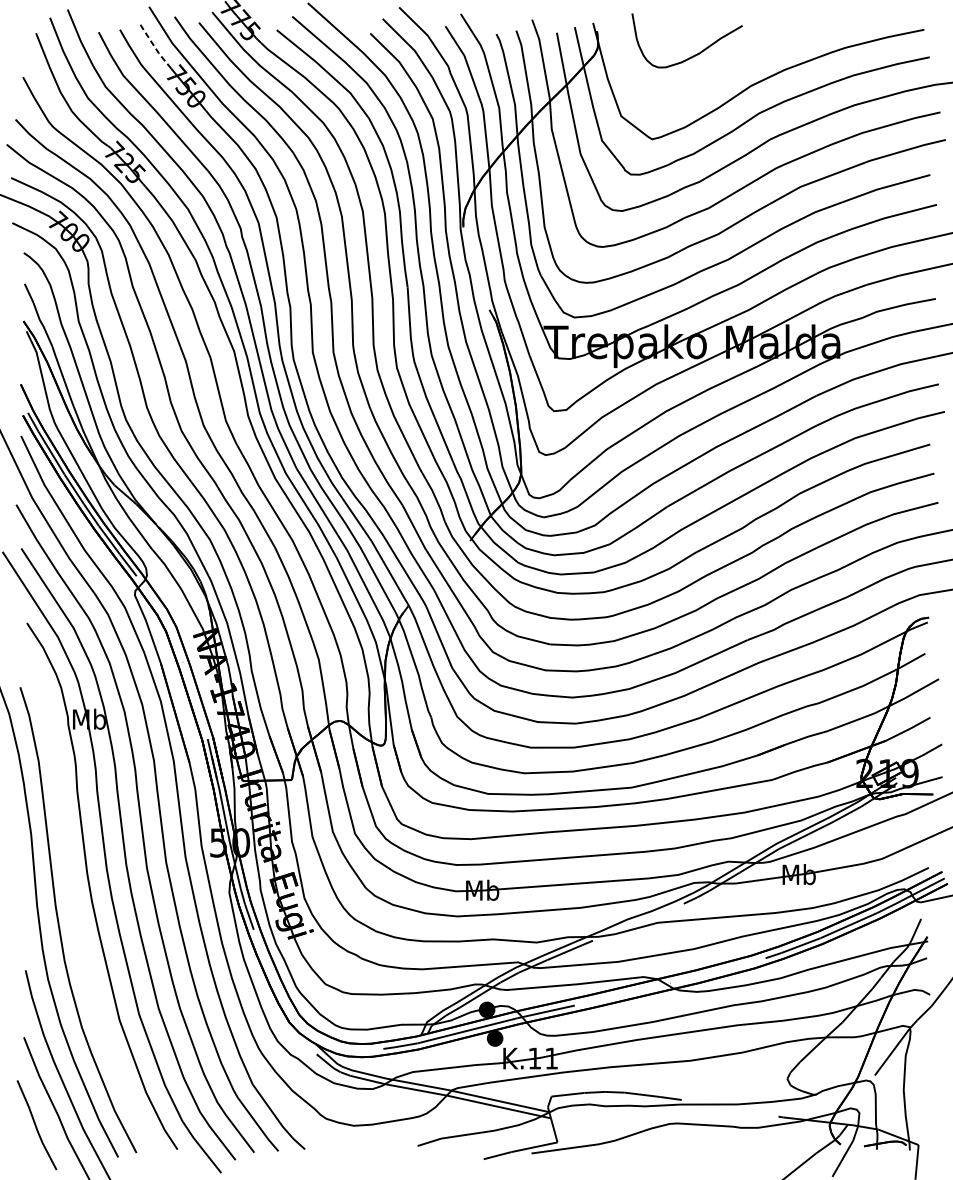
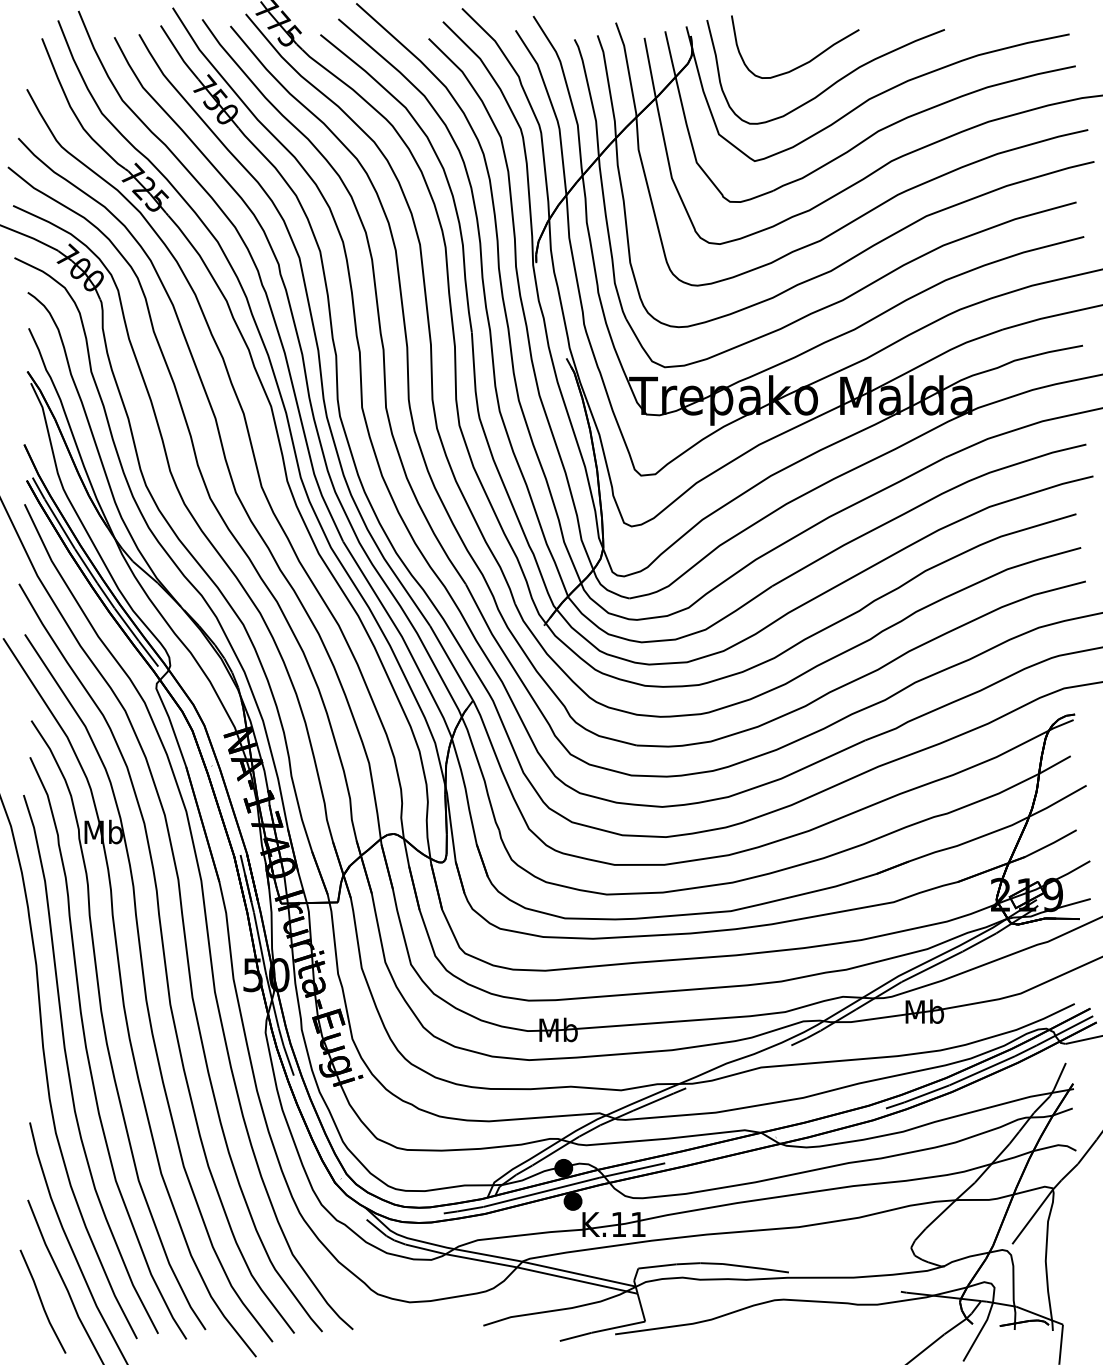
line: (154, 47) -> (179, 54), dashed -> solid
curve: (718, 73) -> (831, 84), added
curve: (76, 910) -> (88, 1053), added

